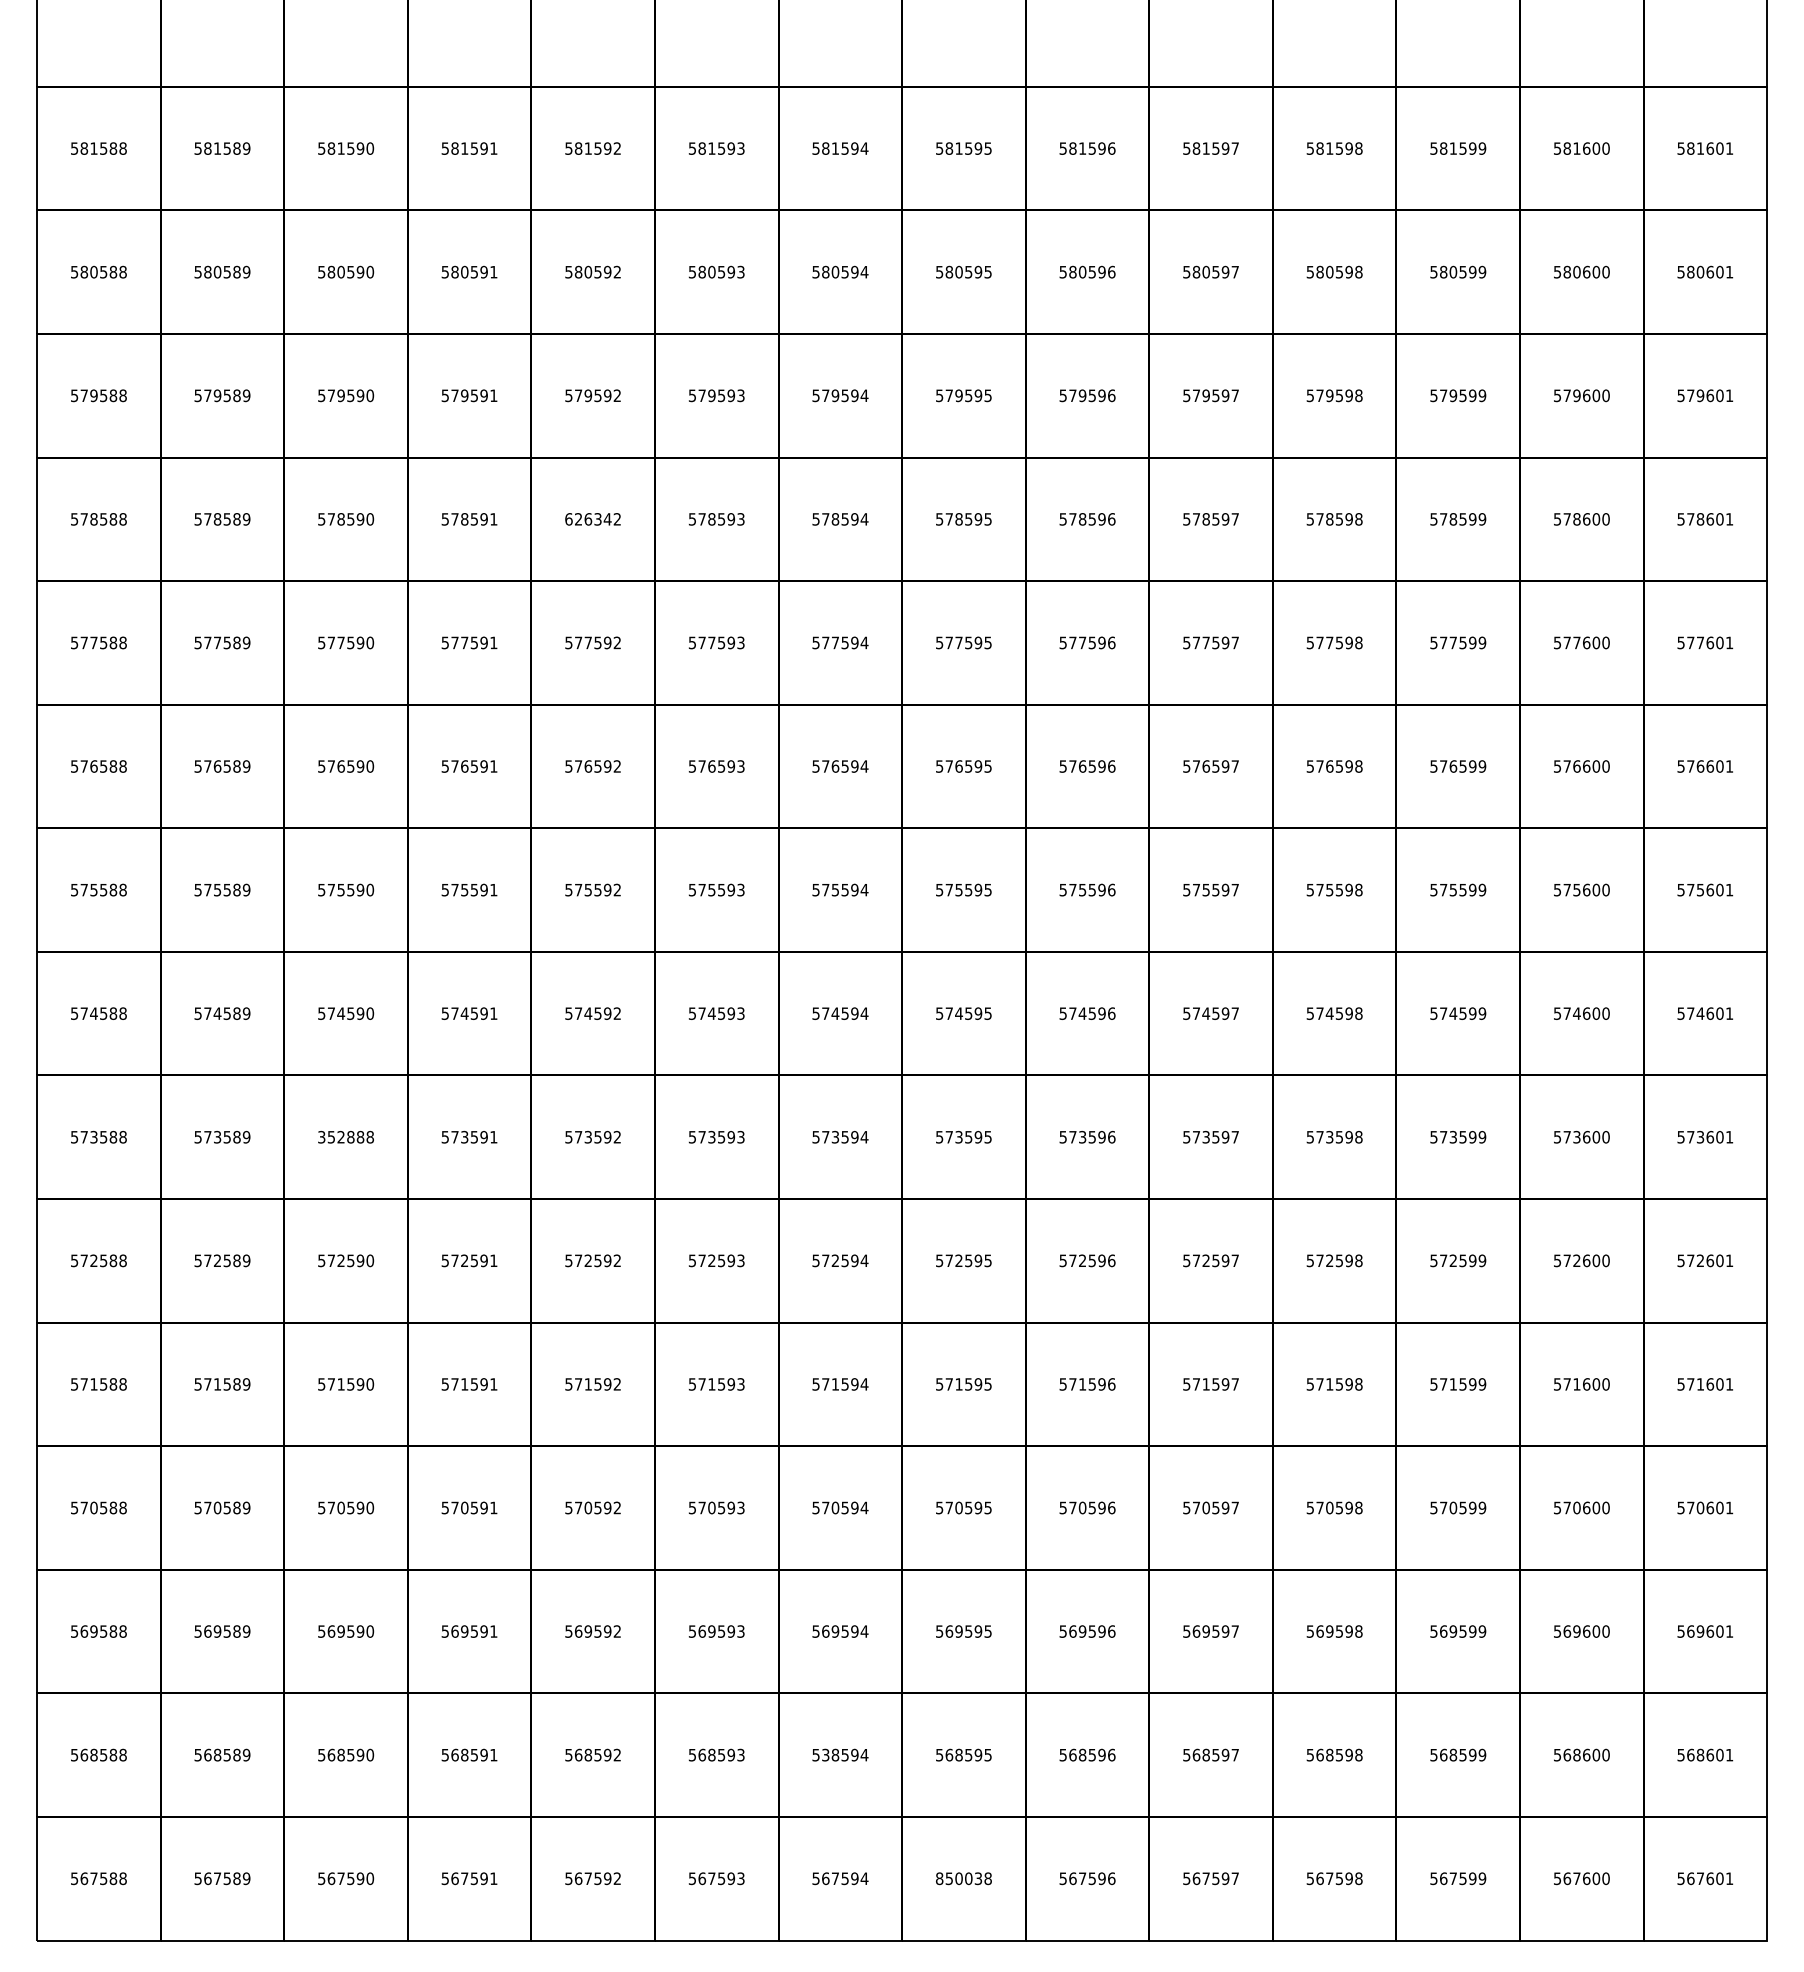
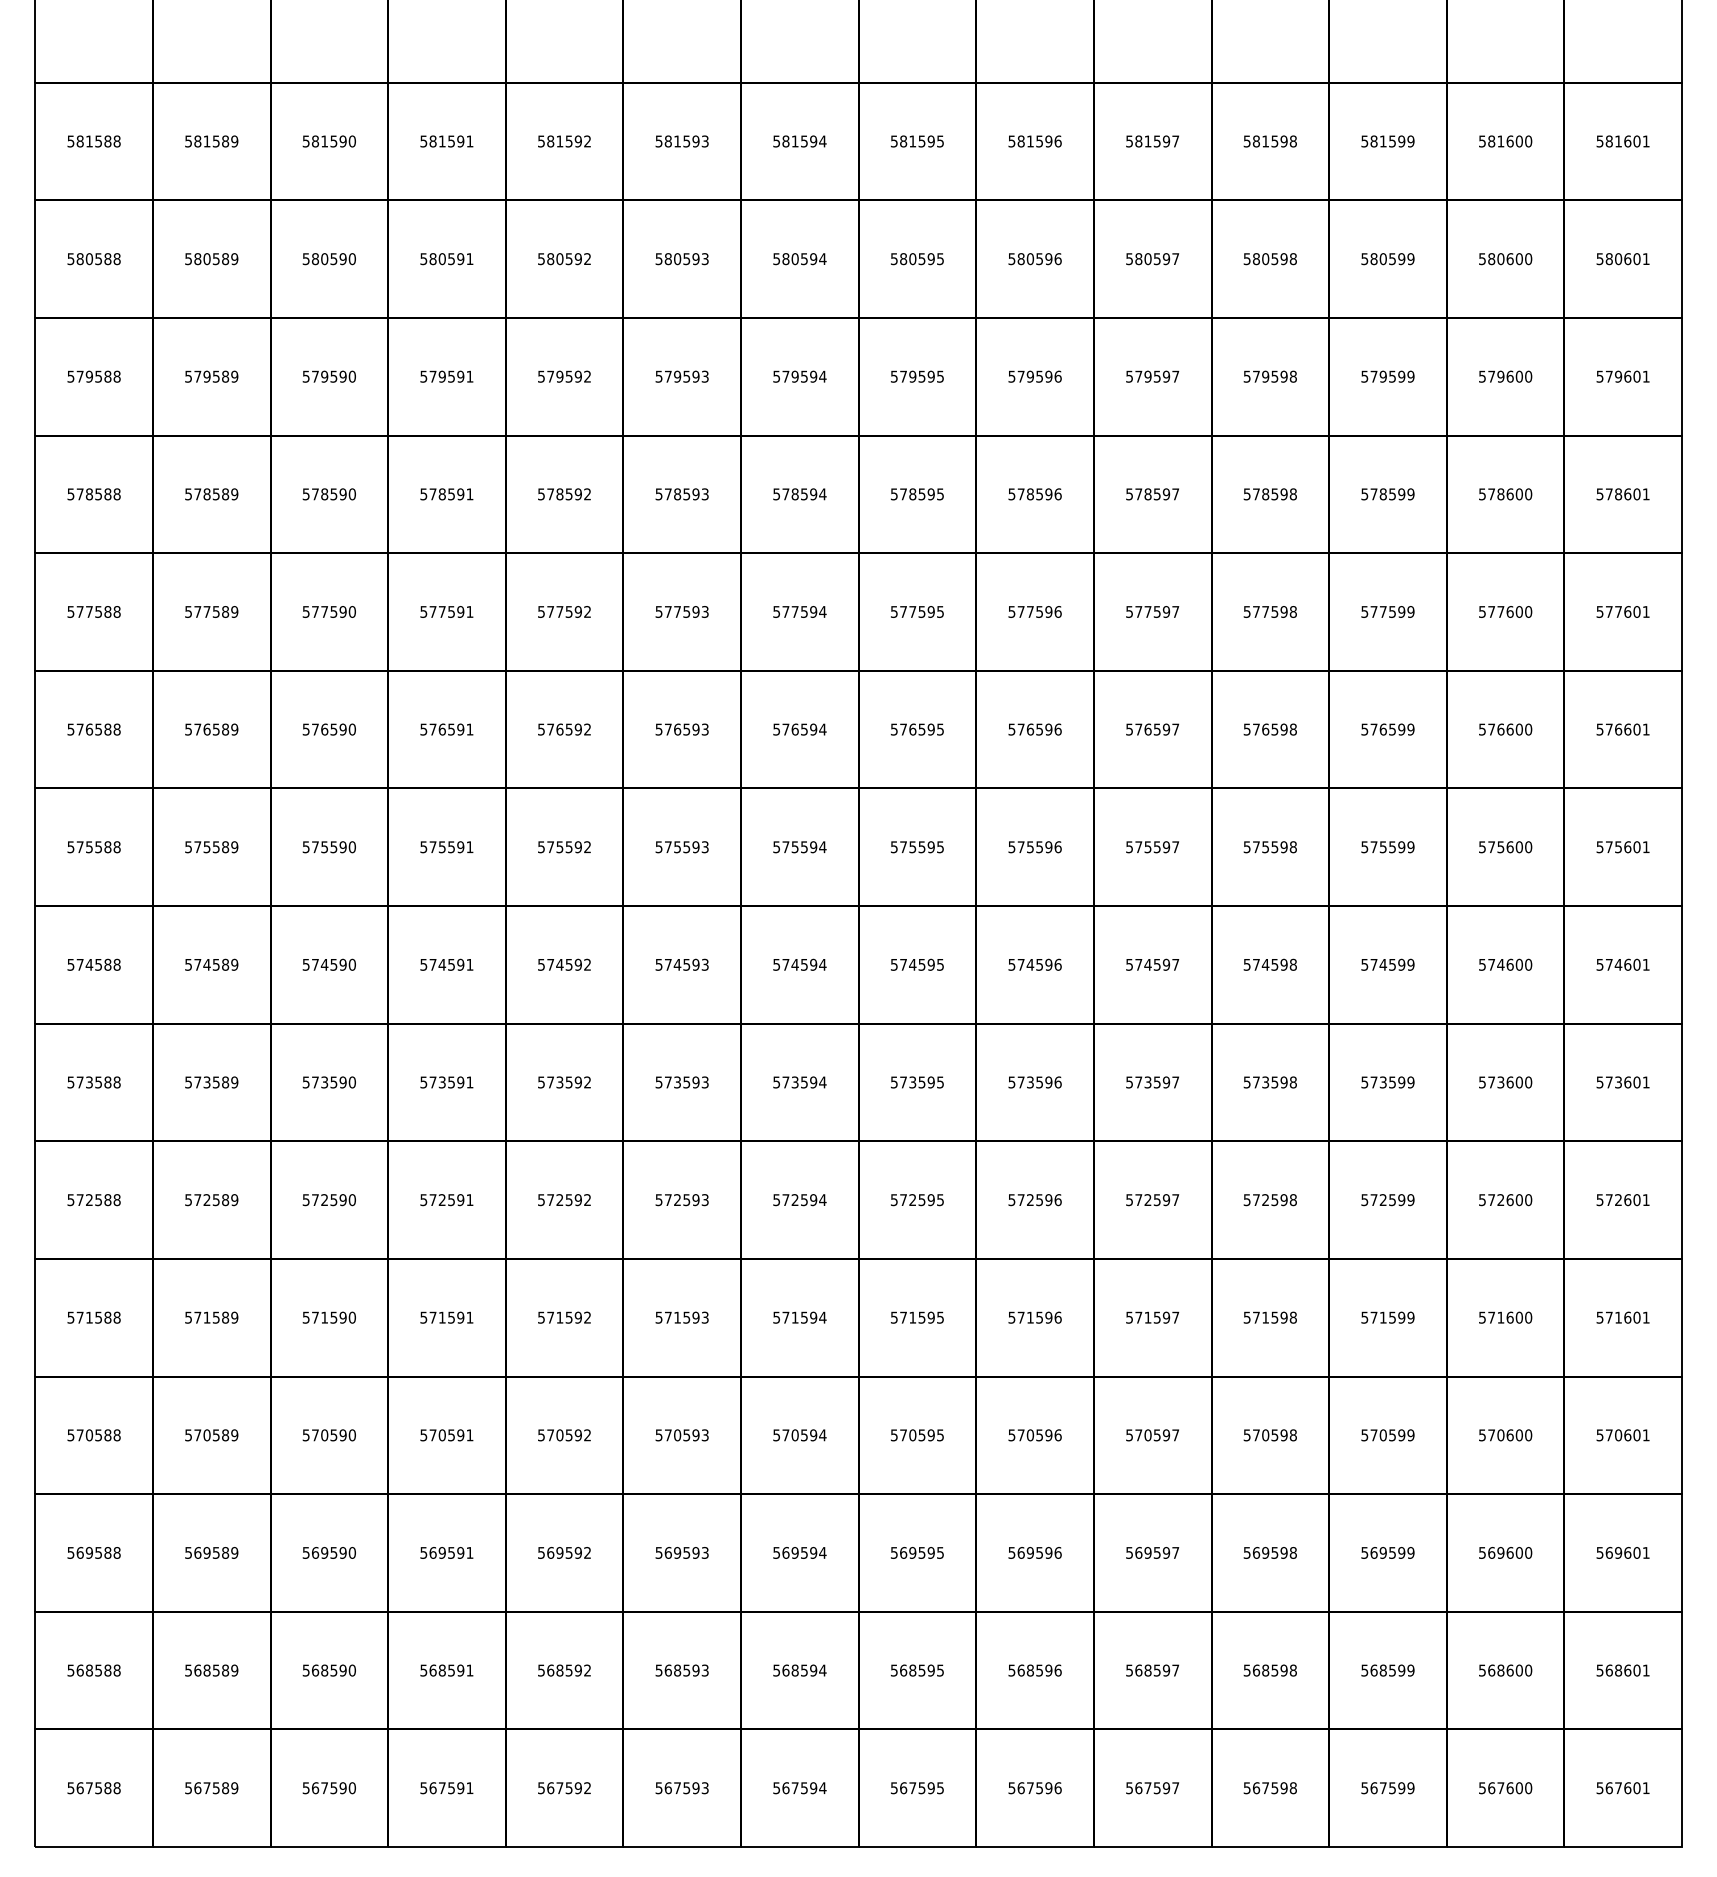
text: (588, 519) -> (560, 494), 626342 -> 578592
text: (346, 1136) -> (329, 1081), 352888 -> 573590
text: (825, 1754) -> (785, 1669), 538594 -> 568594
text: (963, 1878) -> (917, 1787), 850038 -> 567595

